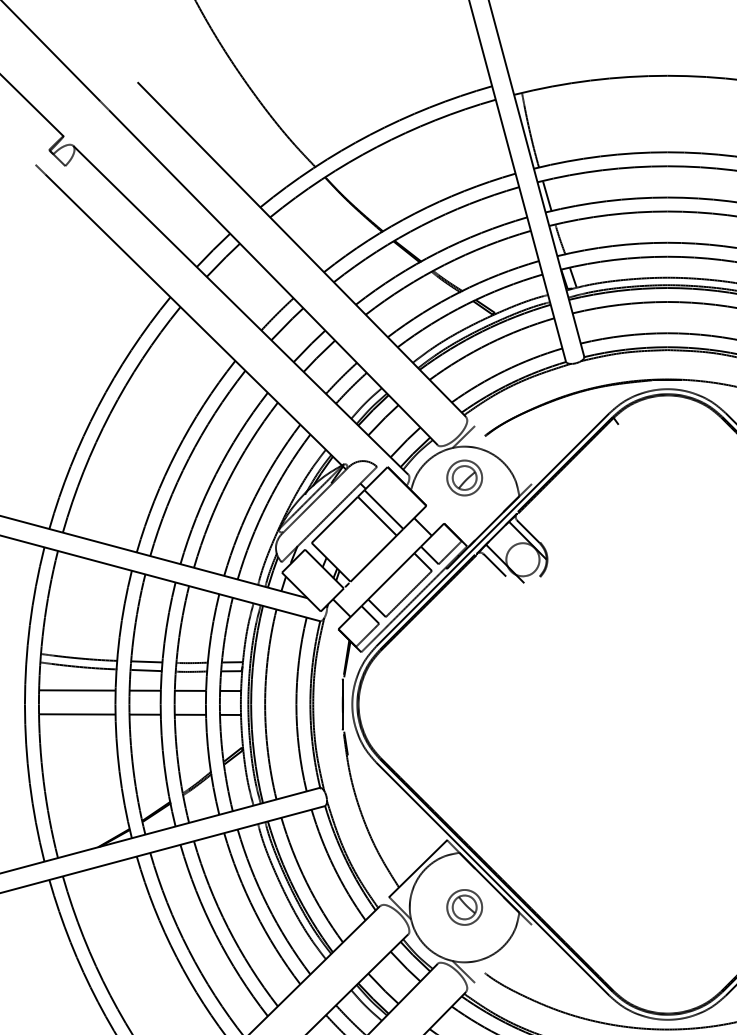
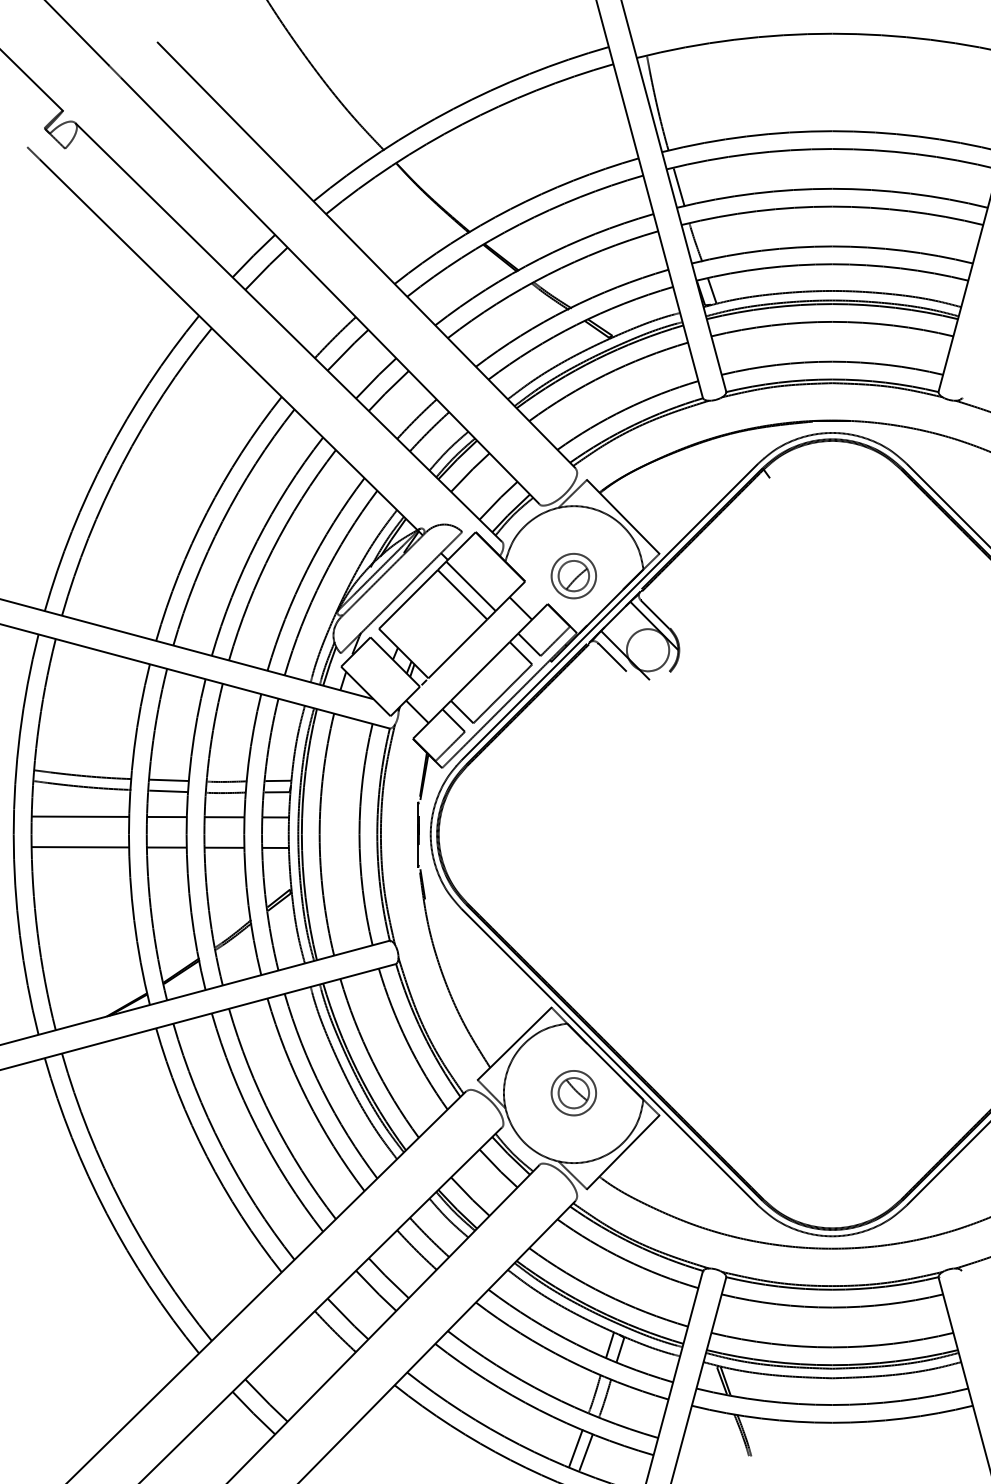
line: (503, 454) -> (623, 516), added
part: (464, 478) -> (573, 576), moved
line: (503, 953) -> (623, 1151), added

